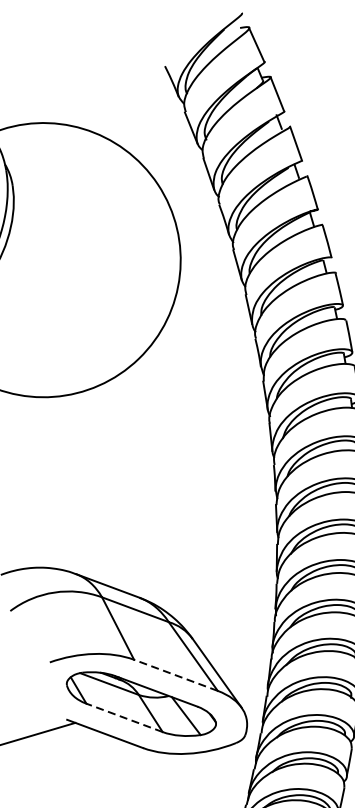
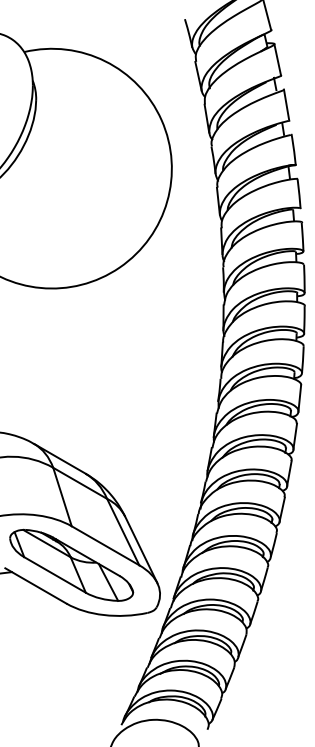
line: (175, 675) -> (105, 545), dashed -> solid
line: (124, 717) -> (55, 574), dashed -> solid

